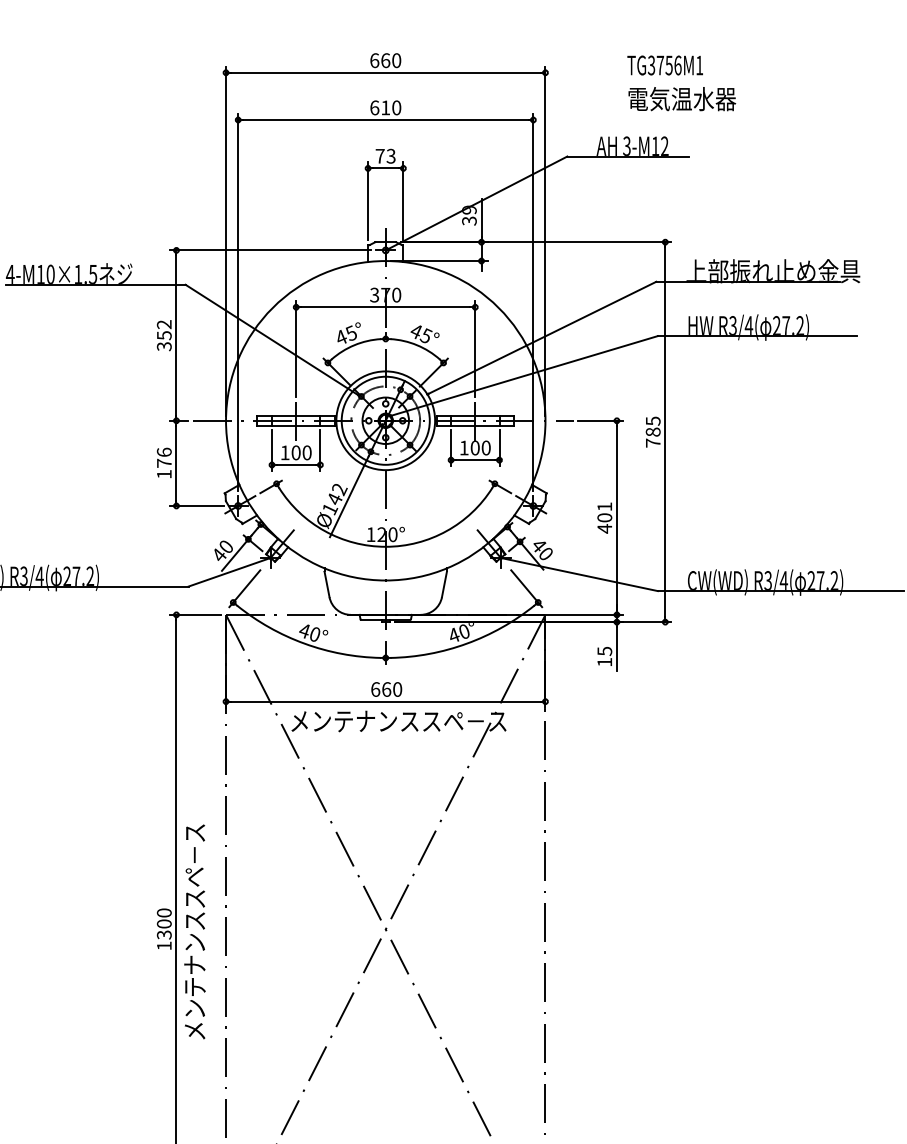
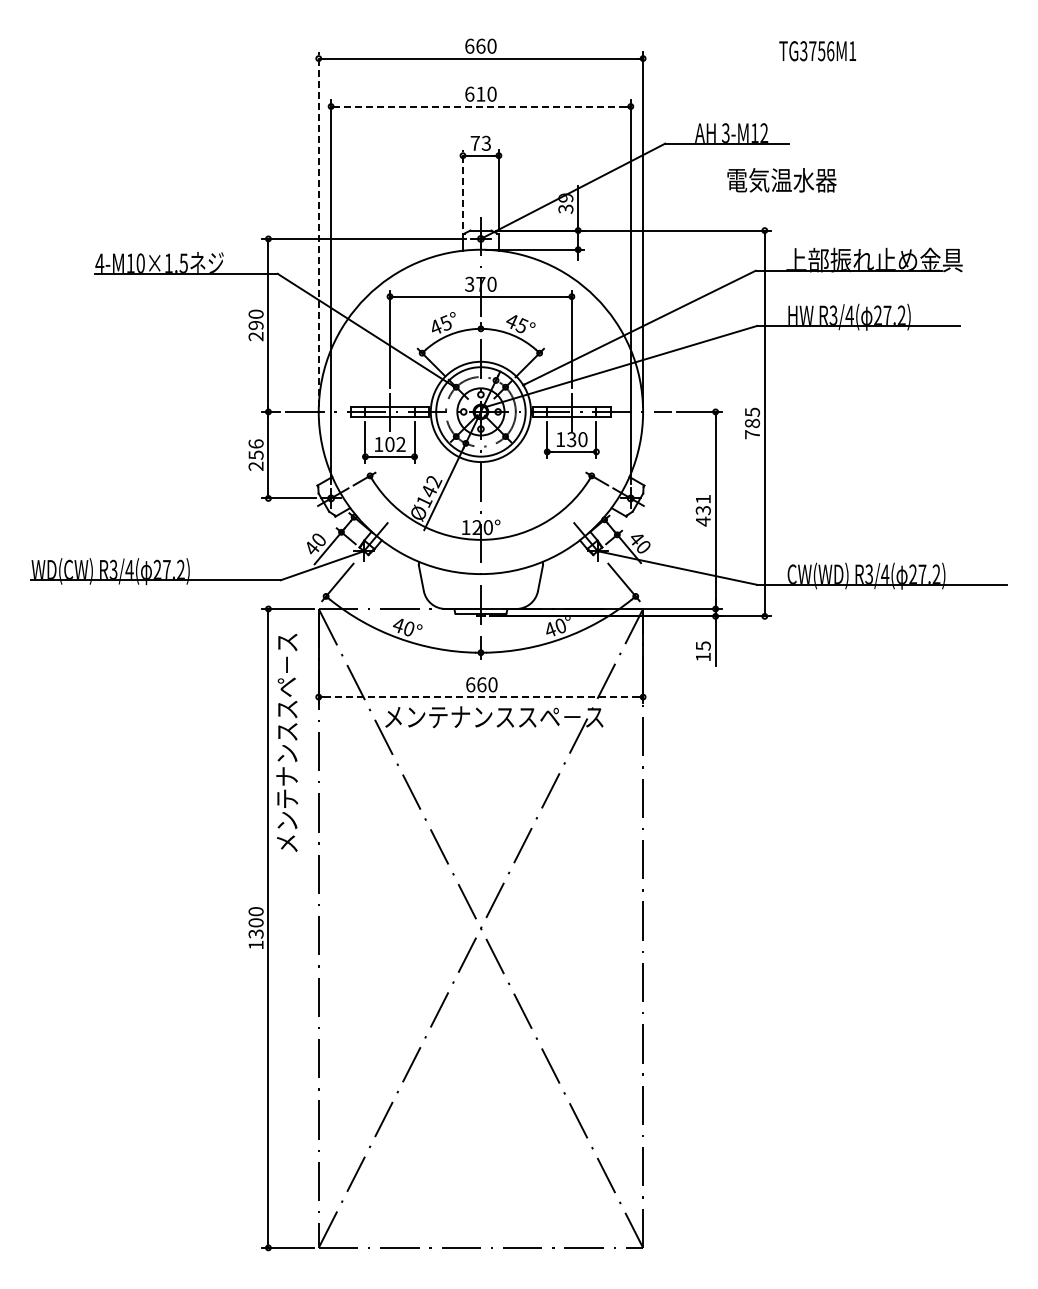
text: (665, 65) -> (817, 51), moved
text: (681, 99) -> (781, 180), moved
line: (385, 119) -> (480, 106), solid -> dashed
line: (367, 201) -> (462, 189), solid -> dashed
line: (225, 241) -> (318, 229), solid -> dashed
text: (163, 335) -> (255, 325), 352 -> 290
text: (474, 447) -> (571, 439), 100 -> 130
text: (306, 452) -> (400, 444), 100 -> 102
text: (163, 468) -> (255, 460), 176 -> 256
text: (604, 517) -> (703, 510), 401 -> 431
line: (386, 702) -> (481, 697), solid -> dashed
text: (195, 931) -> (287, 742), moved

